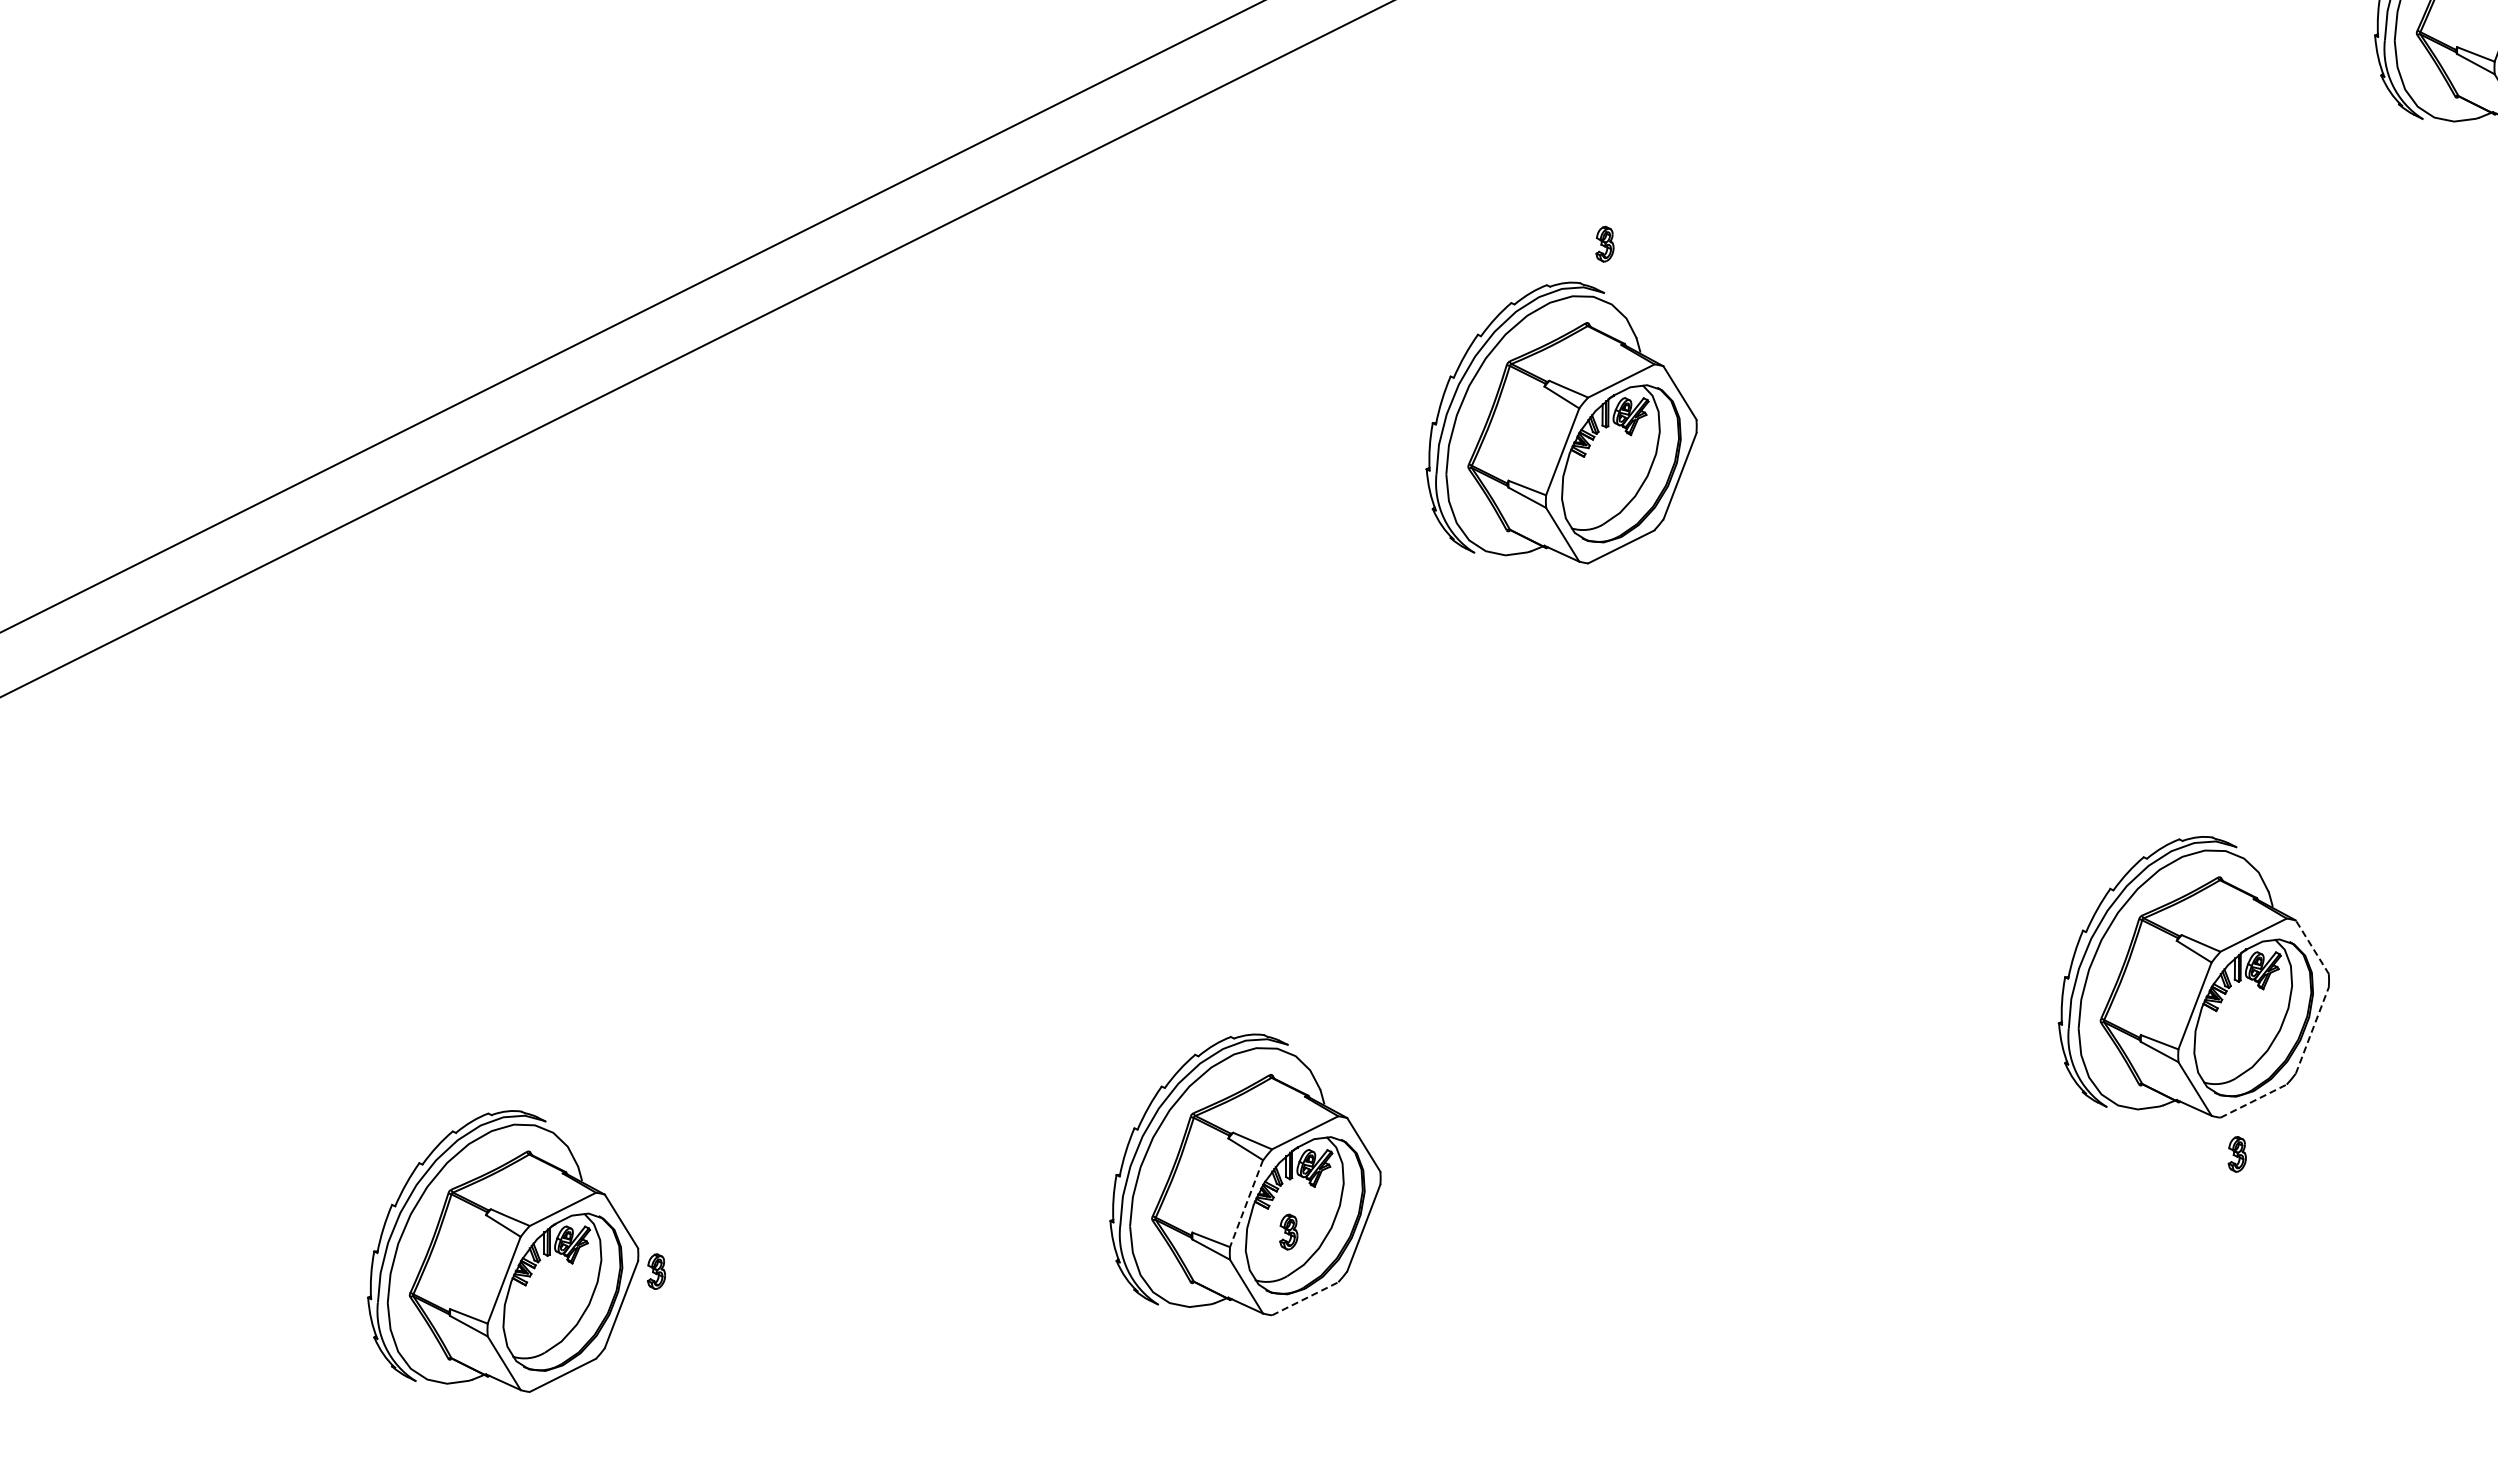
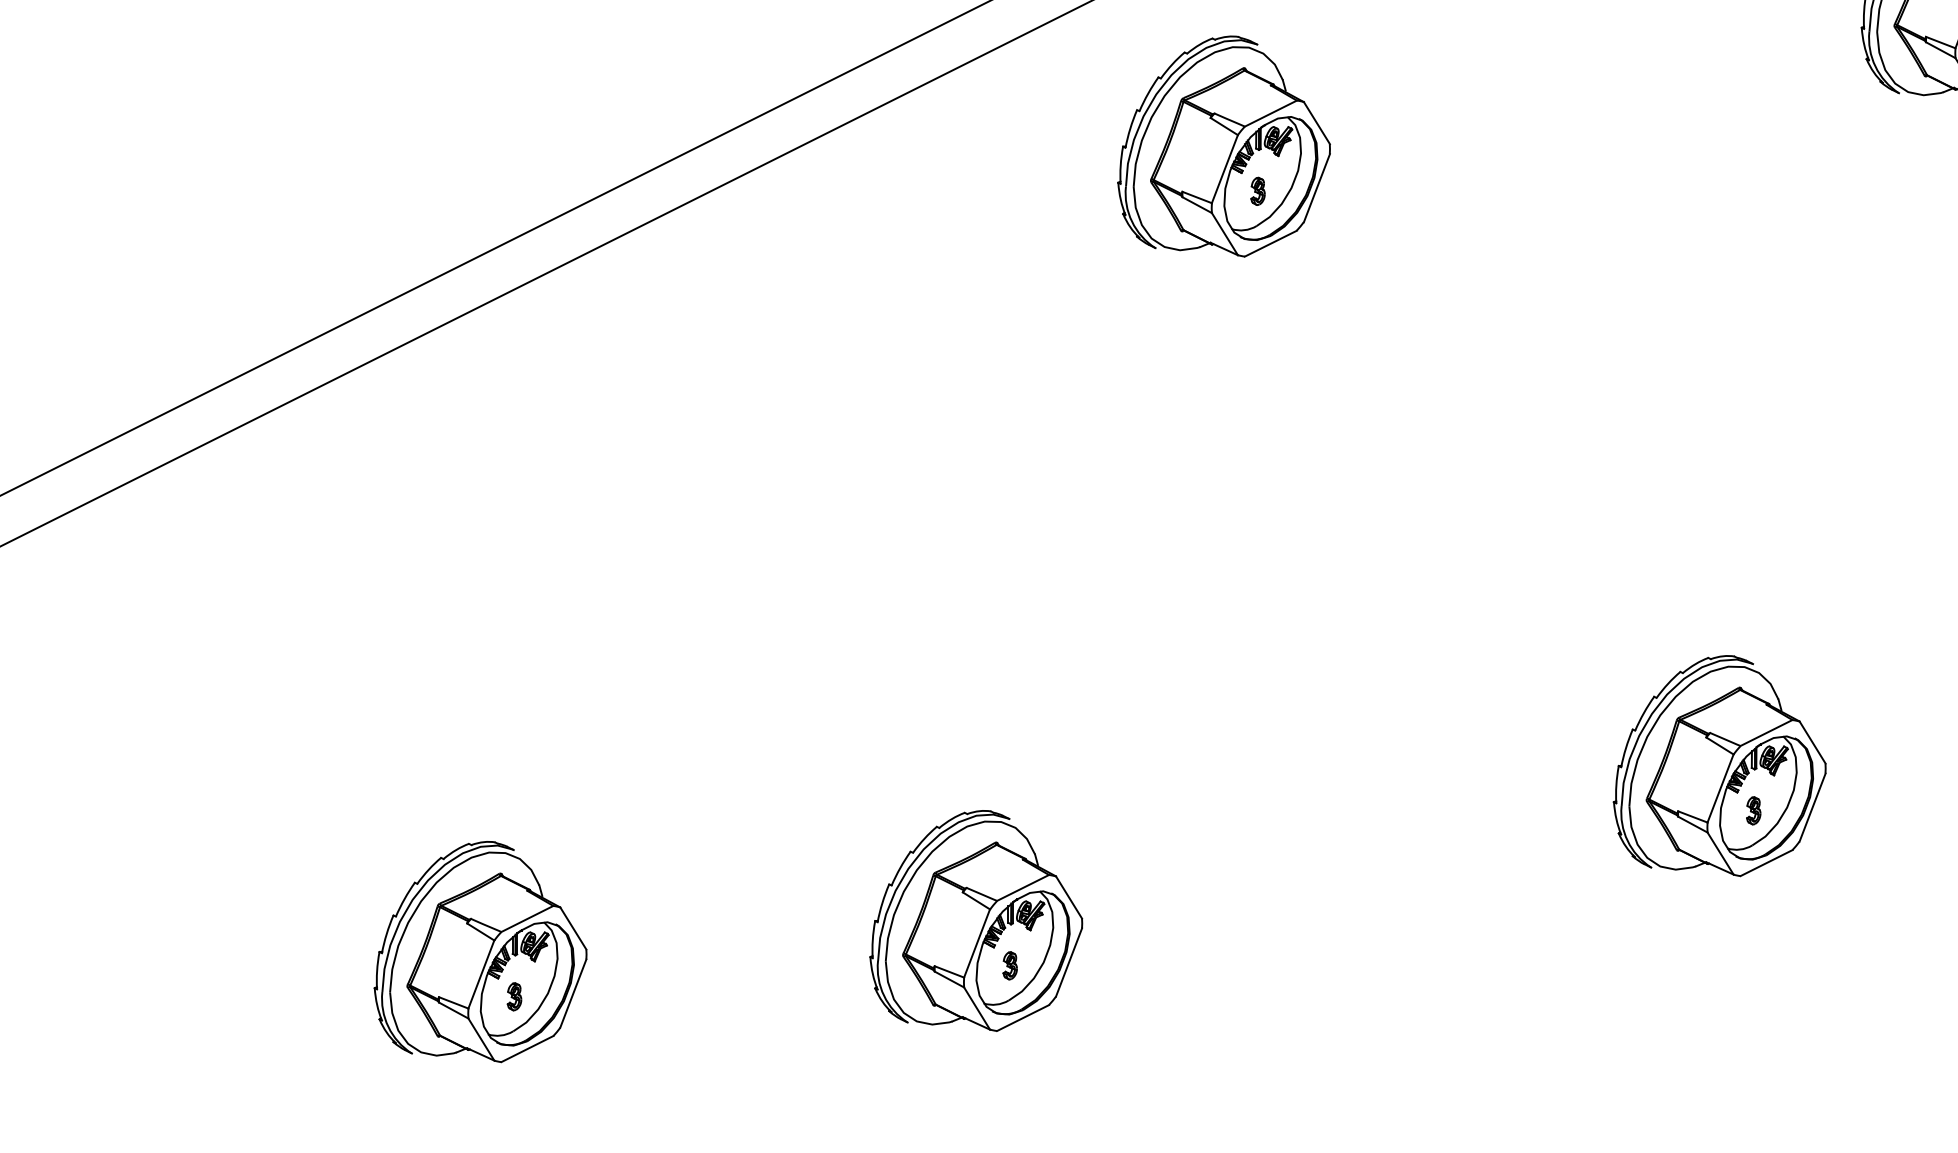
part: (1561, 422) -> (1223, 146), moved
line: (2312, 947) -> (1812, 742), dashed -> solid
line: (2312, 1029) -> (1812, 806), dashed -> solid
line: (2254, 1100) -> (1767, 862), dashed -> solid
part: (2236, 1154) -> (1753, 810), moved
line: (1246, 1203) -> (977, 943), dashed -> solid
part: (503, 1251) -> (480, 951), moved
line: (1305, 1298) -> (1023, 1017), dashed -> solid

